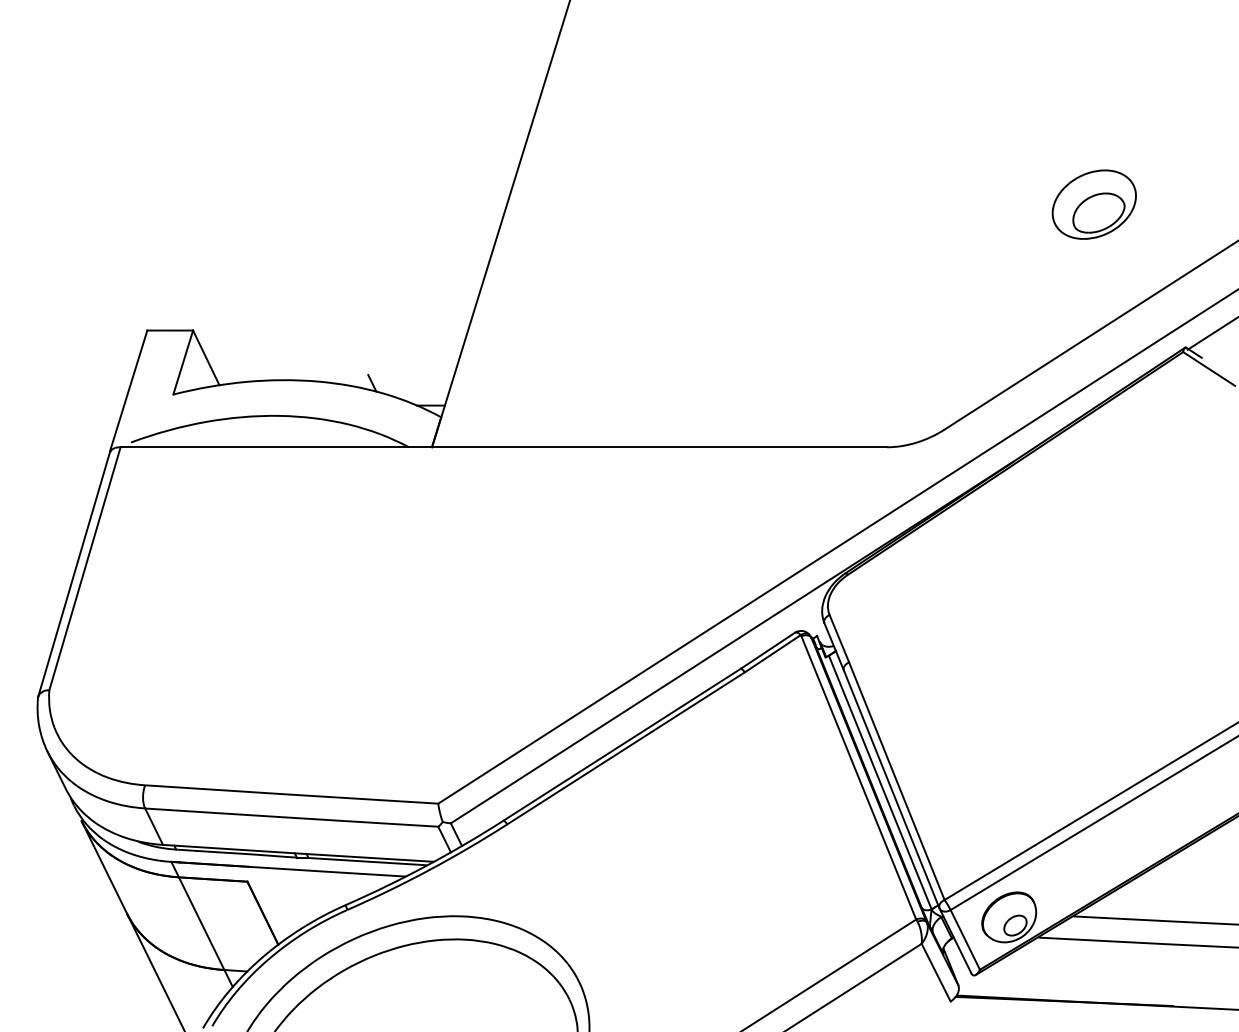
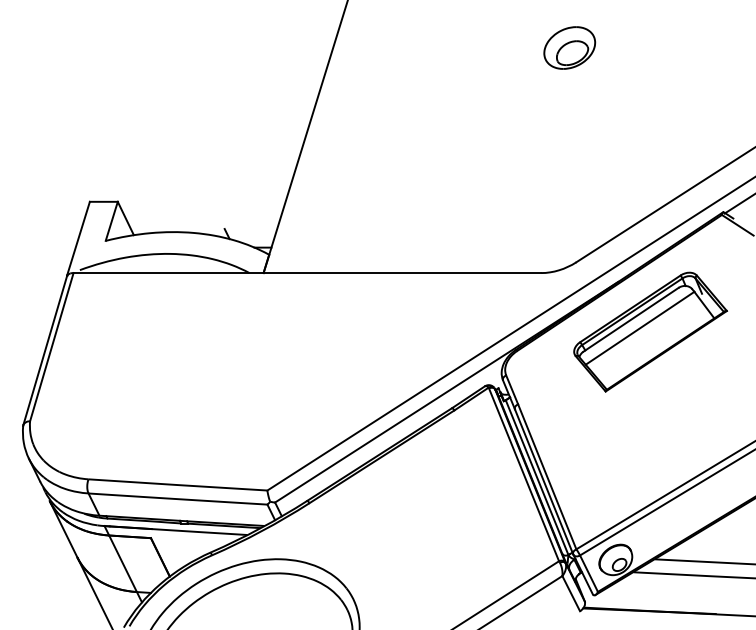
part: (1093, 203) -> (569, 47), moved
part: (1066, 543) -> (650, 331), added

